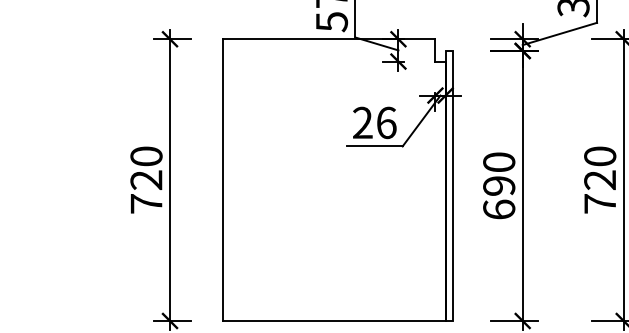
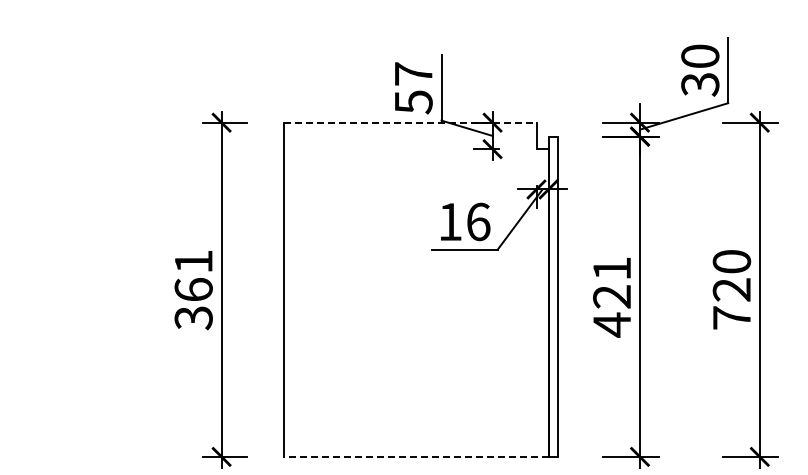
line: (329, 39) -> (410, 122), solid -> dashed
text: (362, 122) -> (449, 221), 26 -> 16
text: (146, 180) -> (193, 290), 720 -> 361
text: (499, 186) -> (612, 297), 690 -> 421
line: (333, 320) -> (415, 456), solid -> dashed

